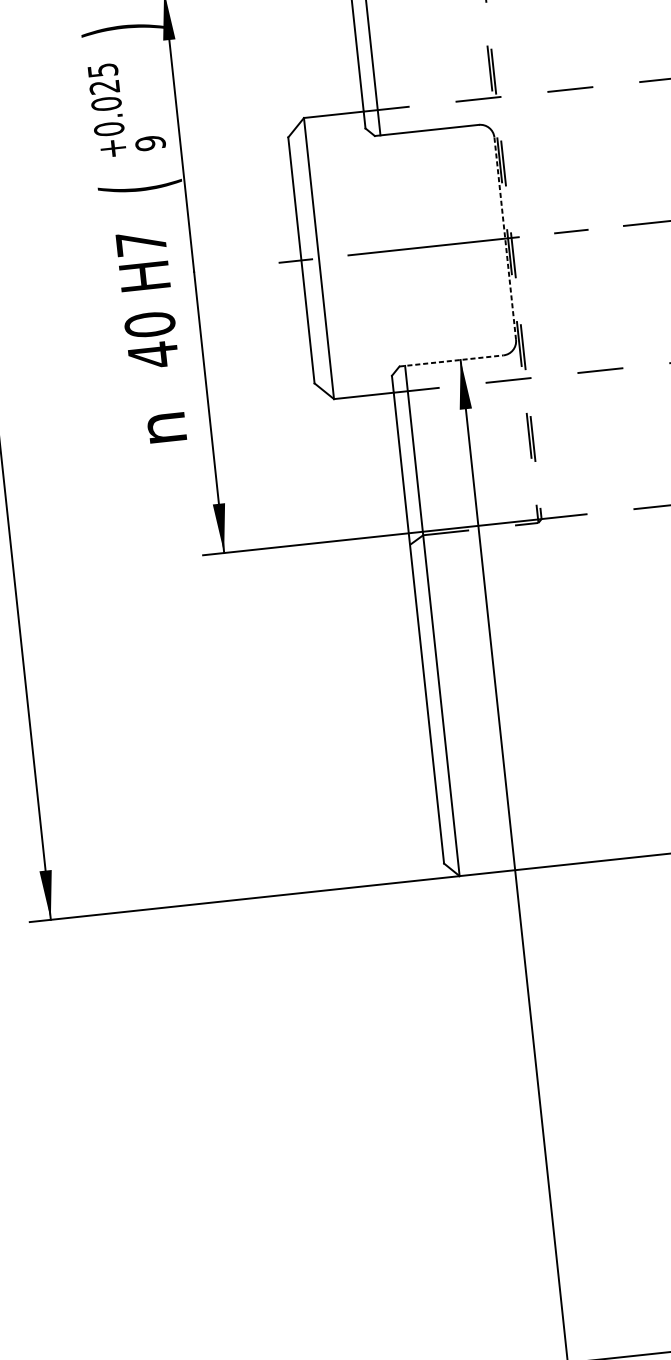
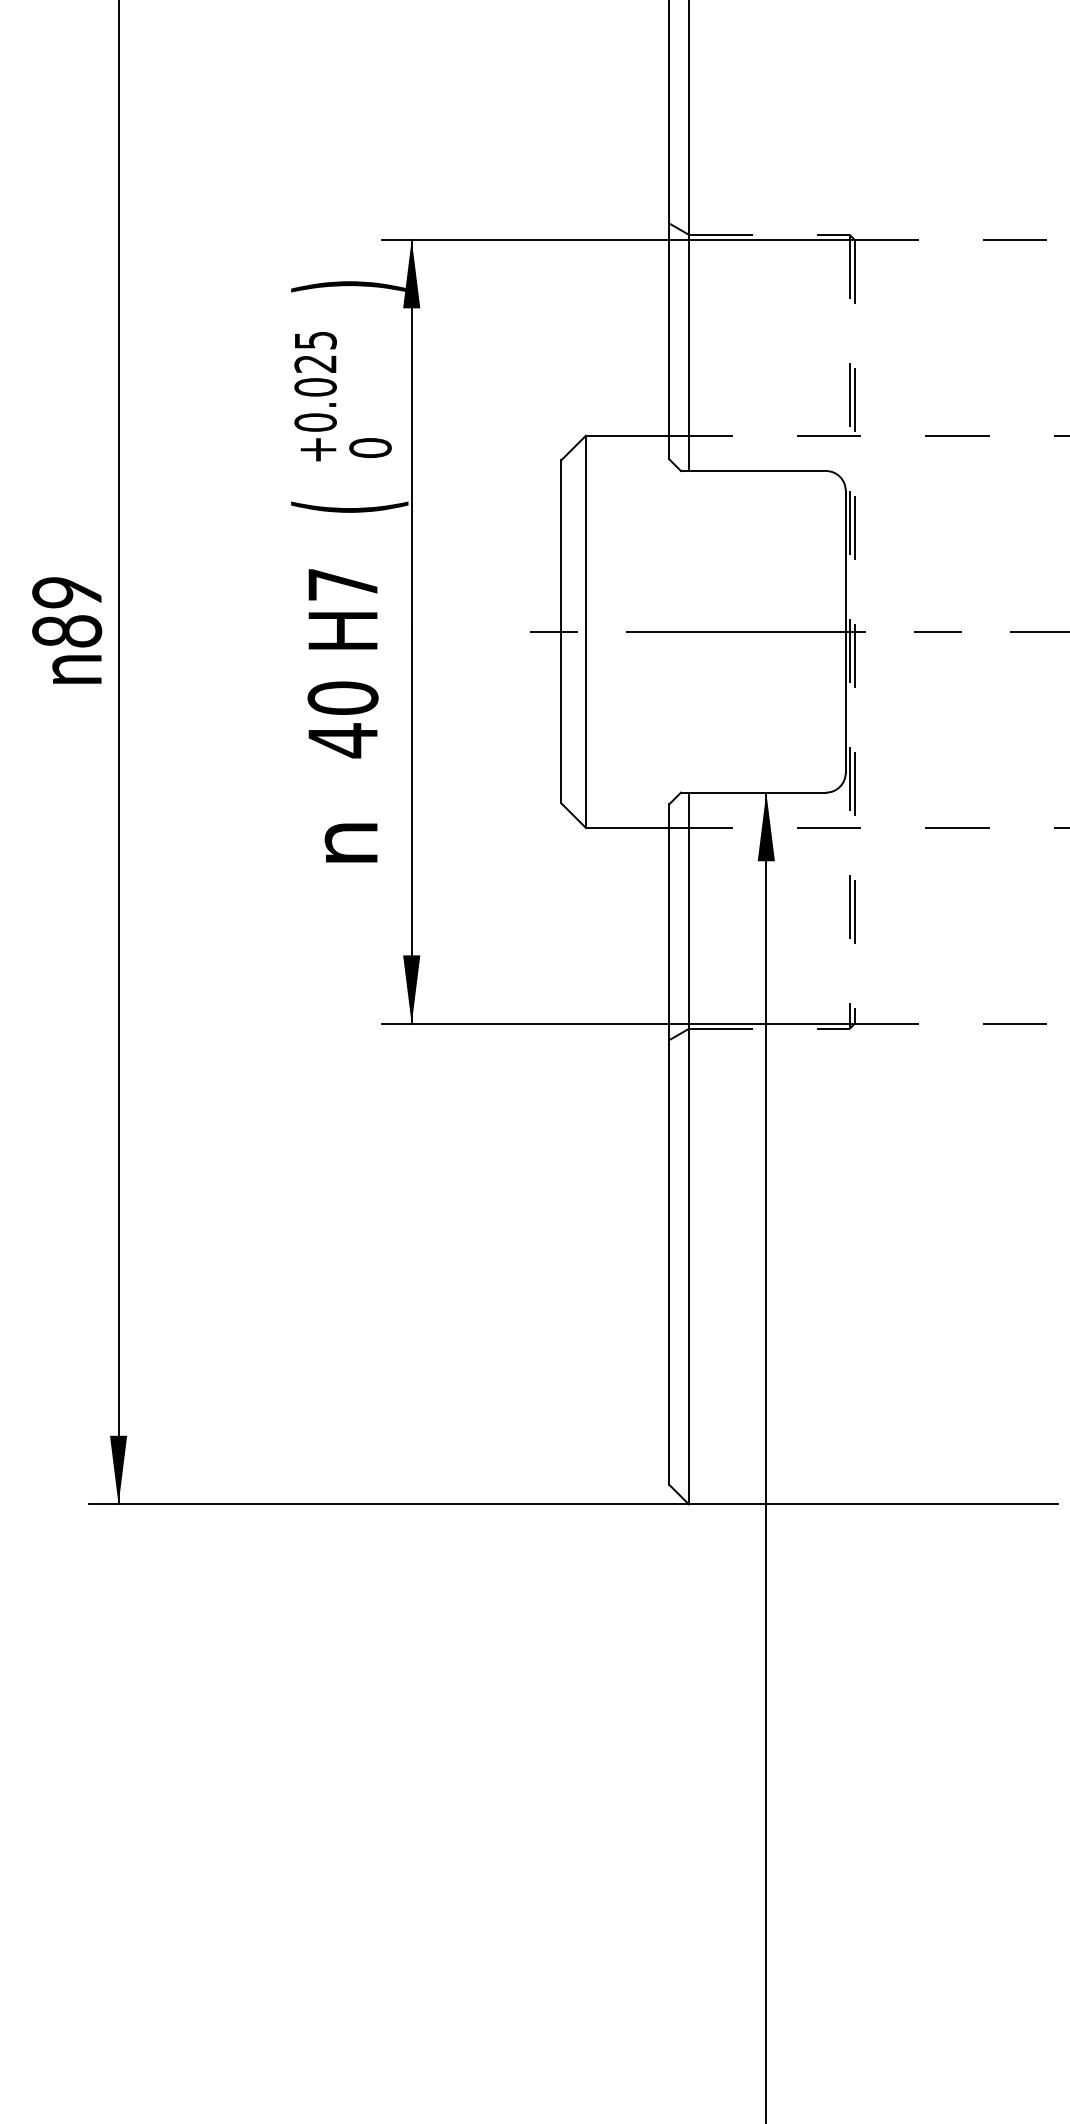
text: (150, 143) -> (370, 448), 9 -> 0
line: (505, 238) -> (845, 631), dashed -> solid
line: (451, 360) -> (753, 792), dashed -> solid

